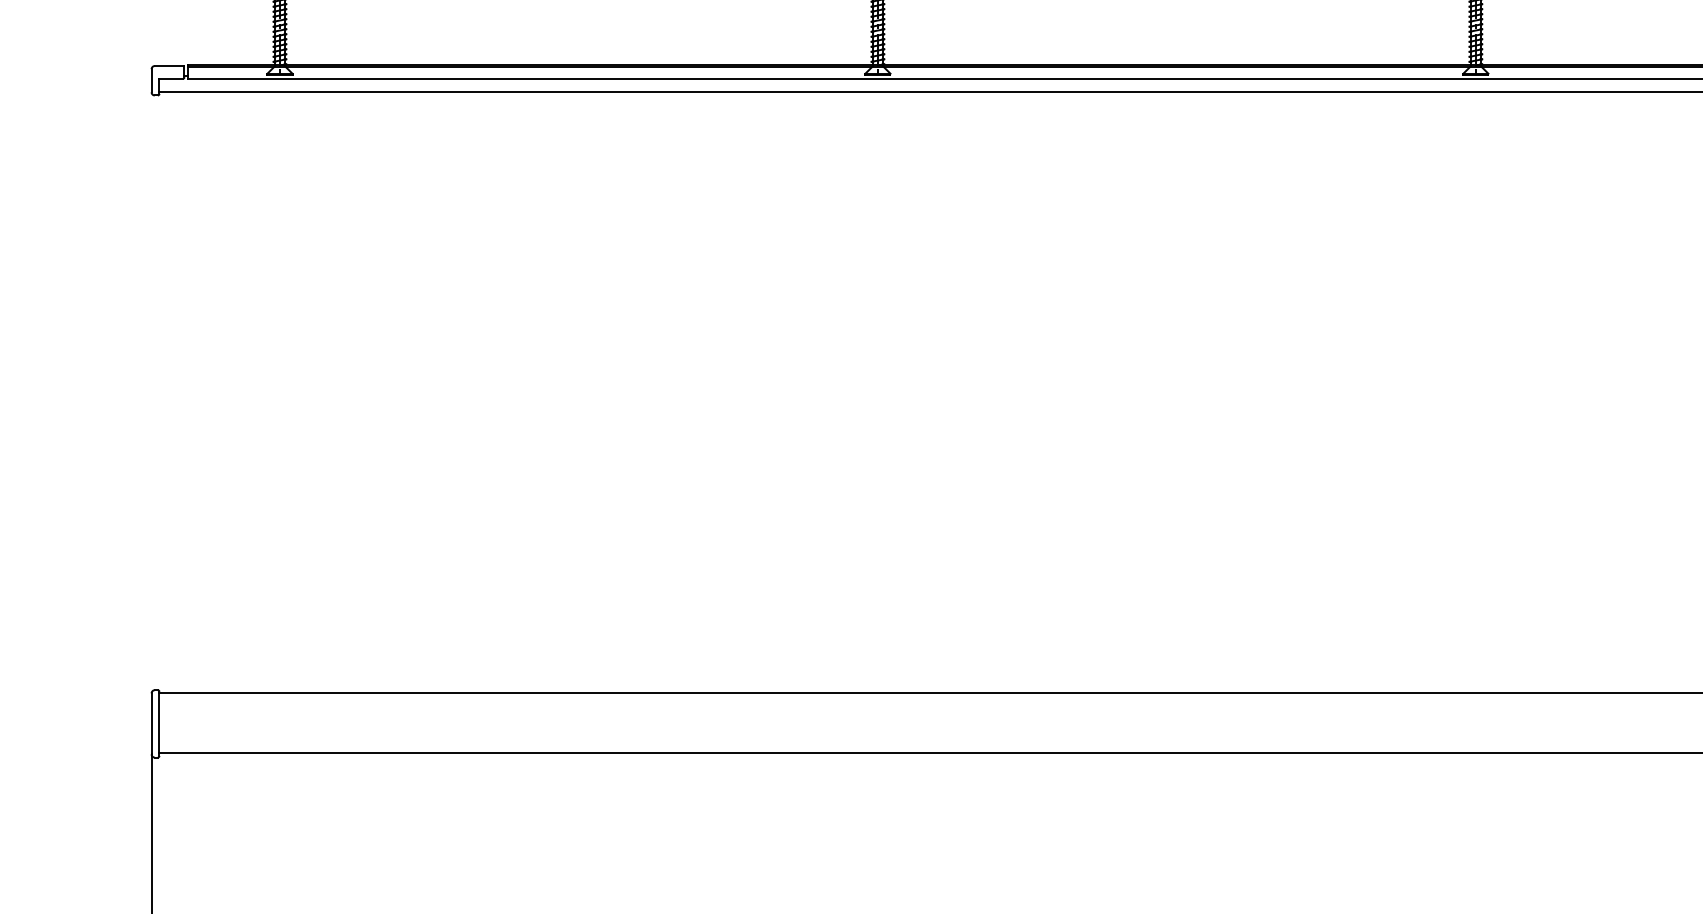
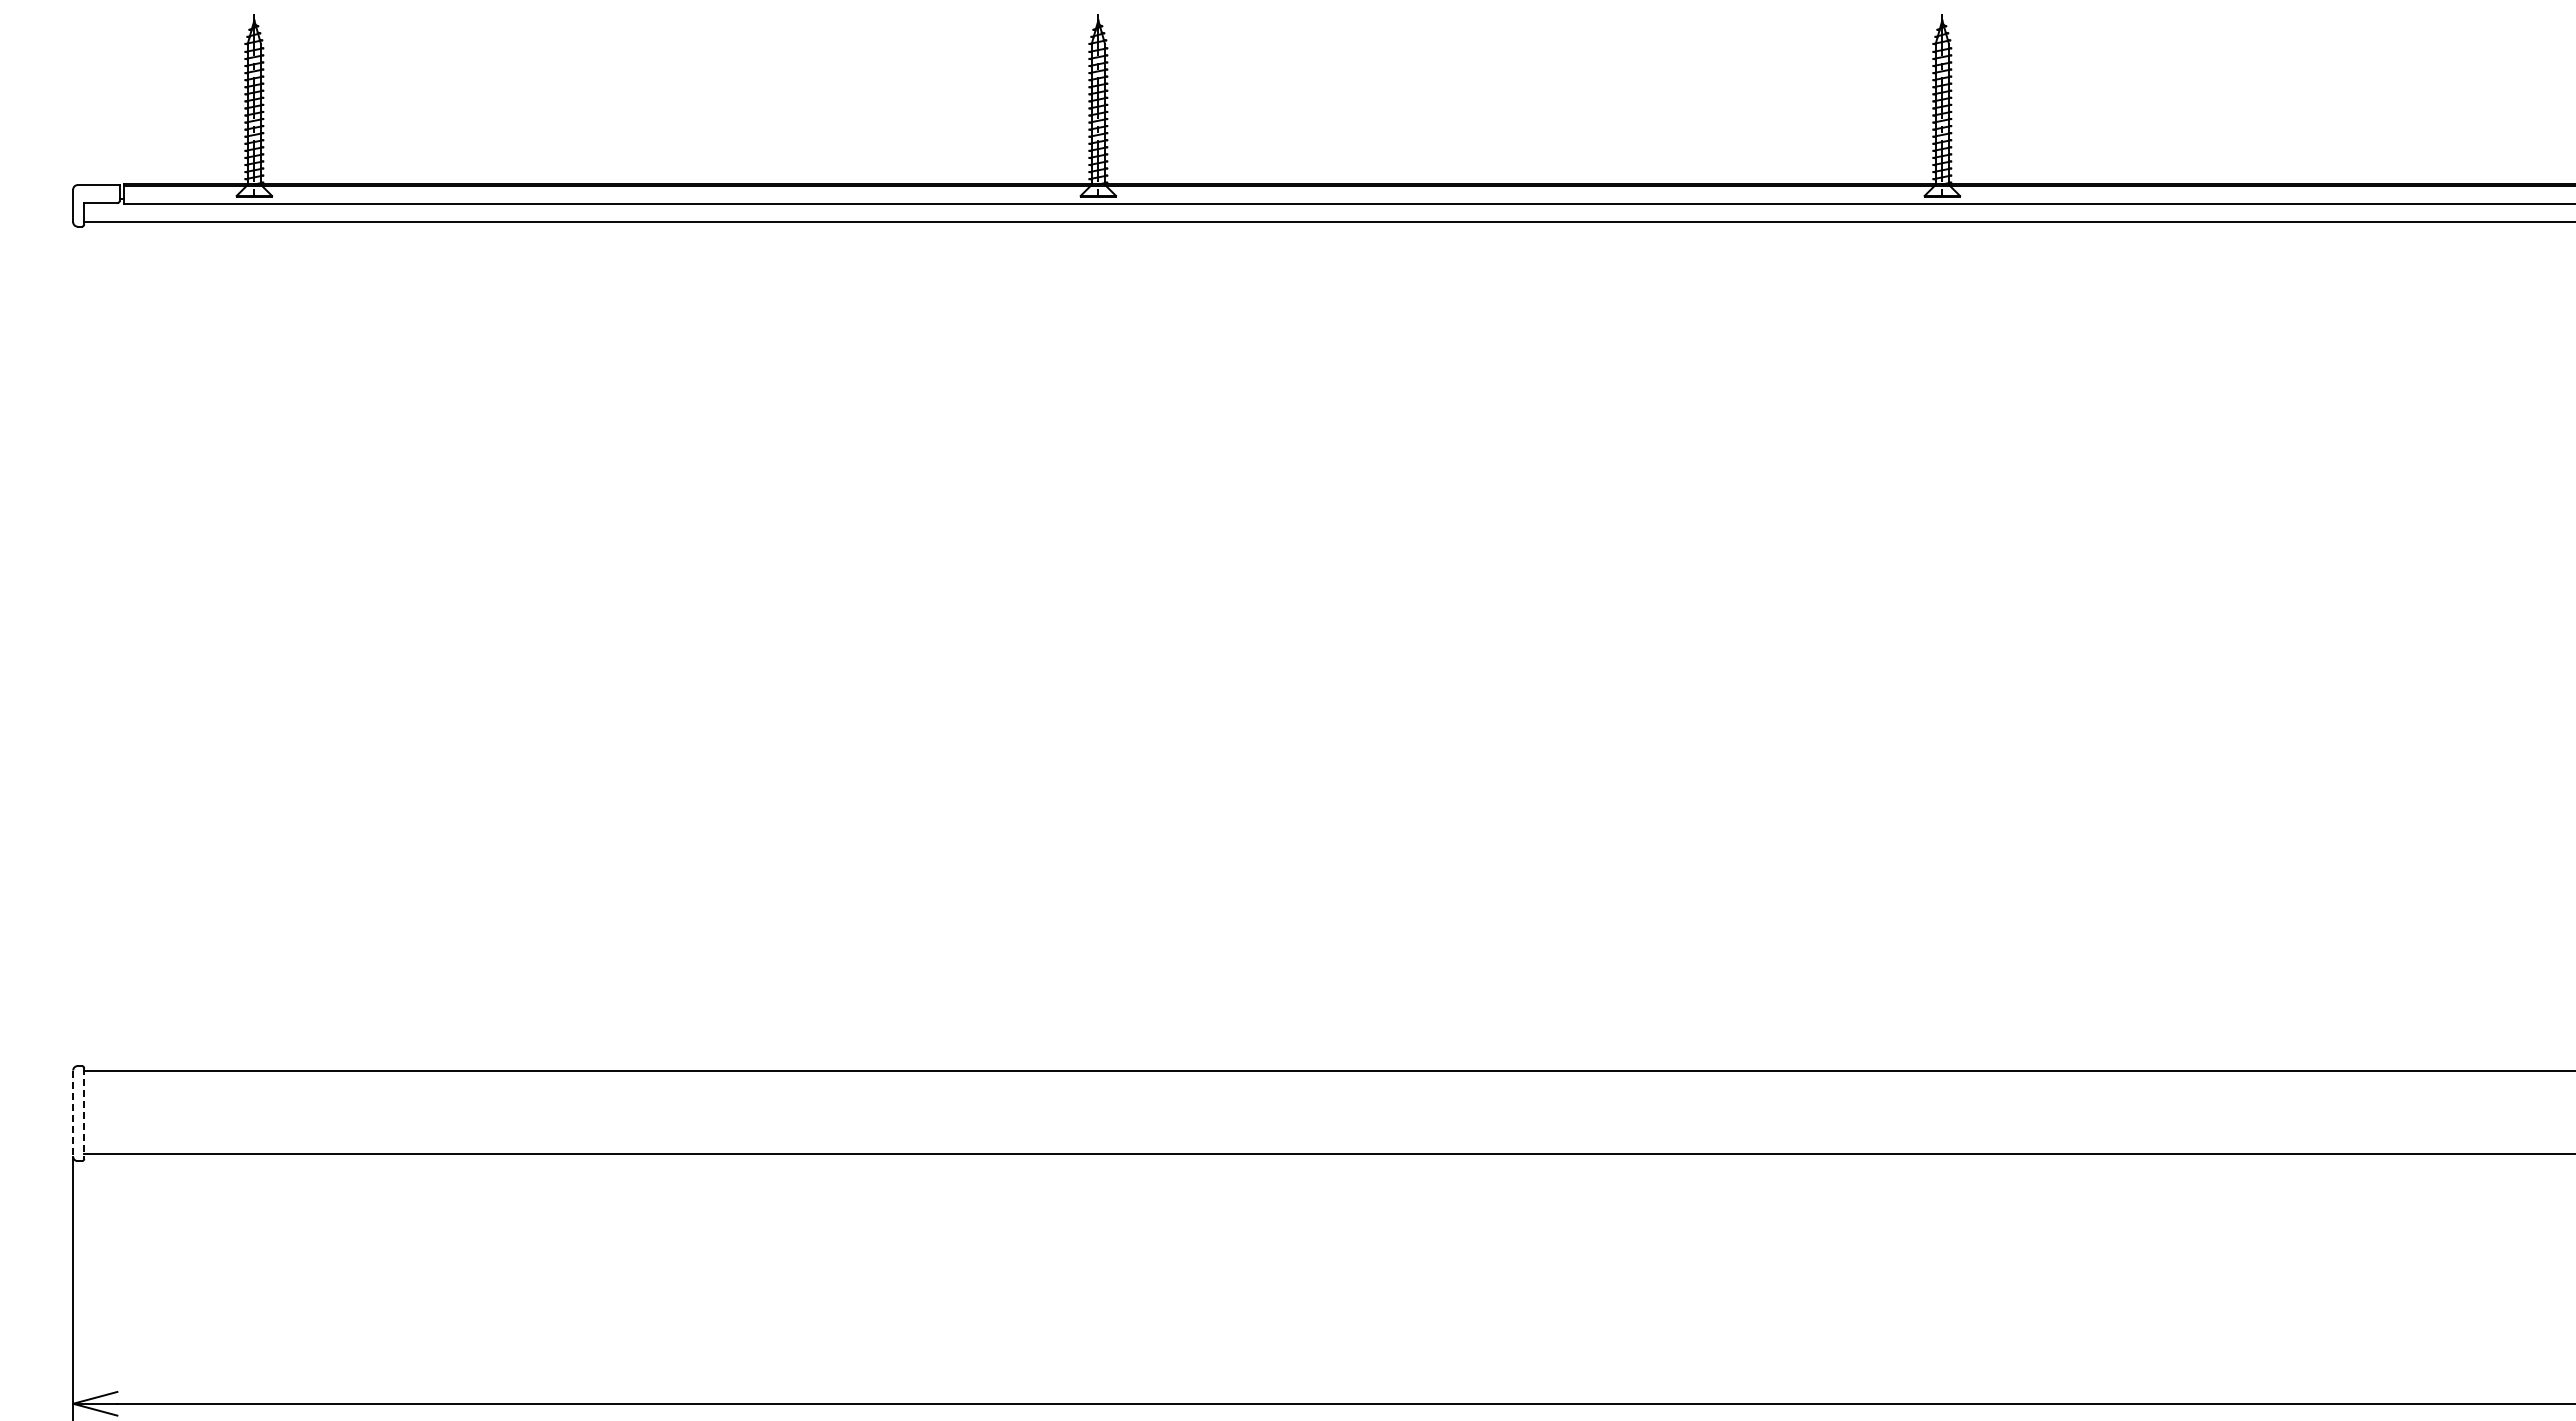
line: (151, 724) -> (73, 1114), solid -> dashed
line: (159, 724) -> (84, 1114), solid -> dashed

